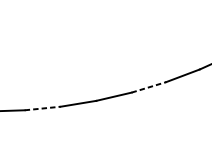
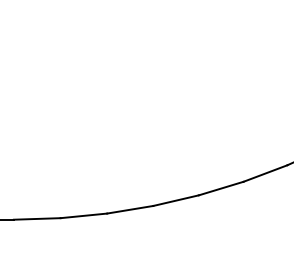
line: (149, 87) -> (221, 188), dashed -> solid
line: (43, 108) -> (84, 215), dashed -> solid

